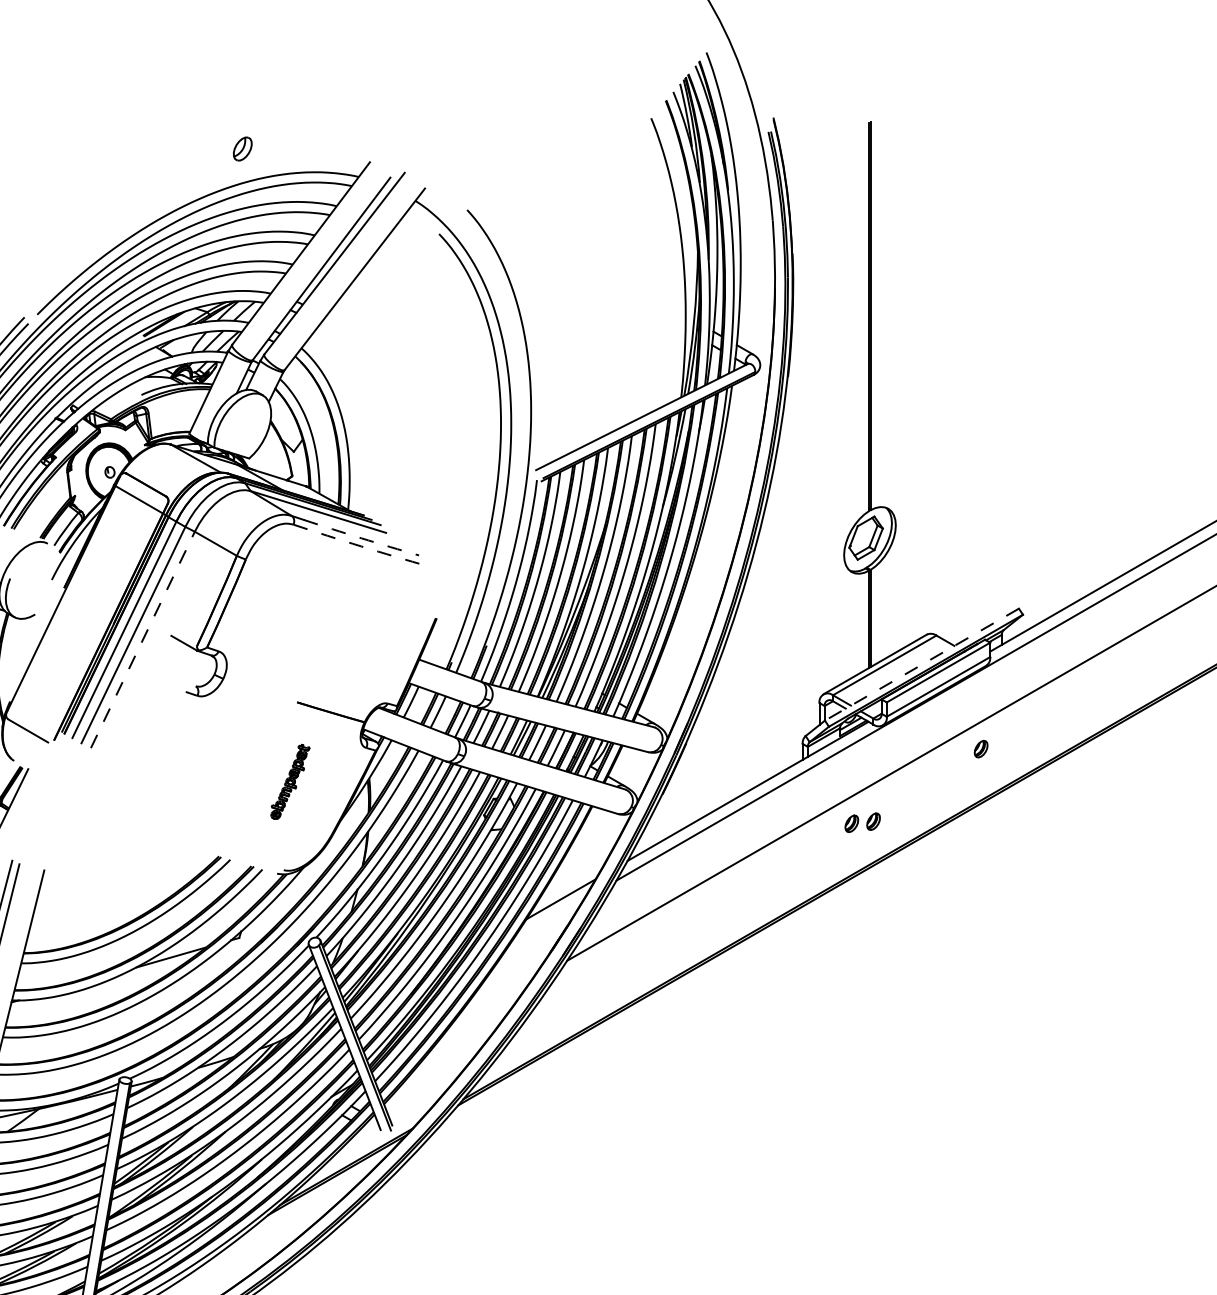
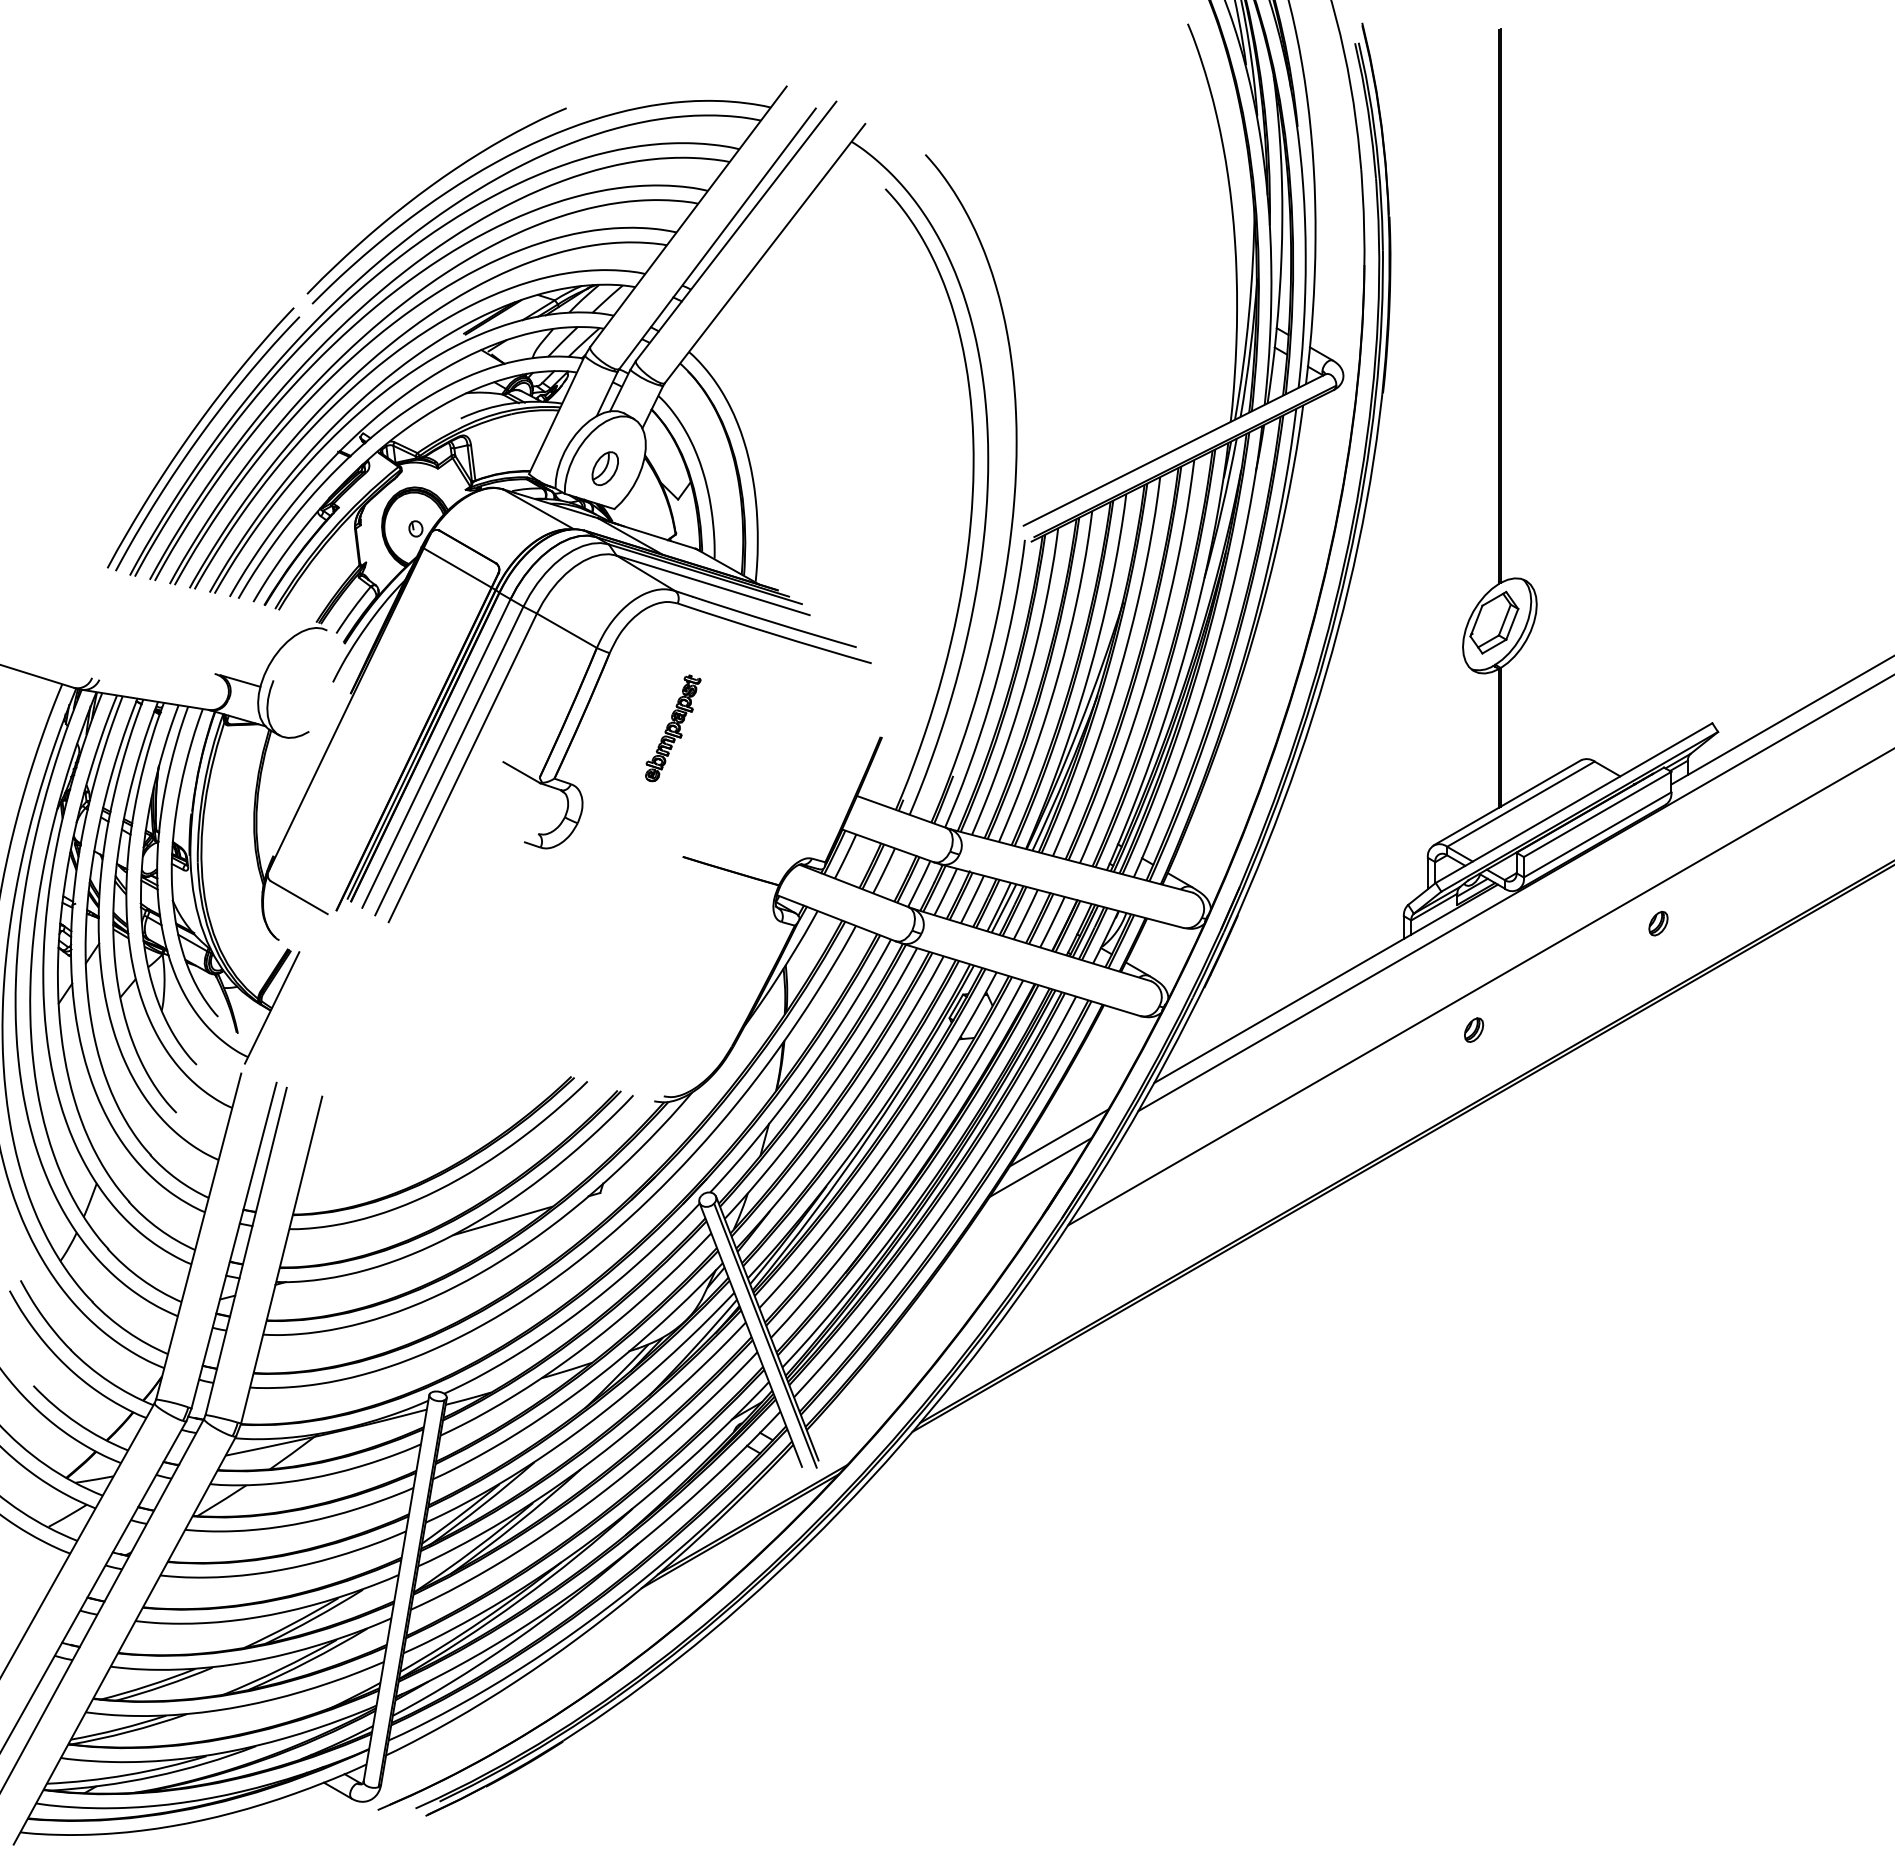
part: (242, 148) -> (604, 468), moved
curve: (118, 234) -> (428, 189), added
arc: (361, 538) -> (774, 622), dashed -> solid
arc: (361, 546) -> (774, 634), dashed -> solid
line: (143, 639) -> (463, 767), dashed -> solid
line: (922, 664) -> (1574, 803), dashed -> solid
part: (290, 781) -> (673, 728), moved
part: (873, 821) -> (1505, 1026), removed
line: (547, 920) -> (1040, 1167), added

